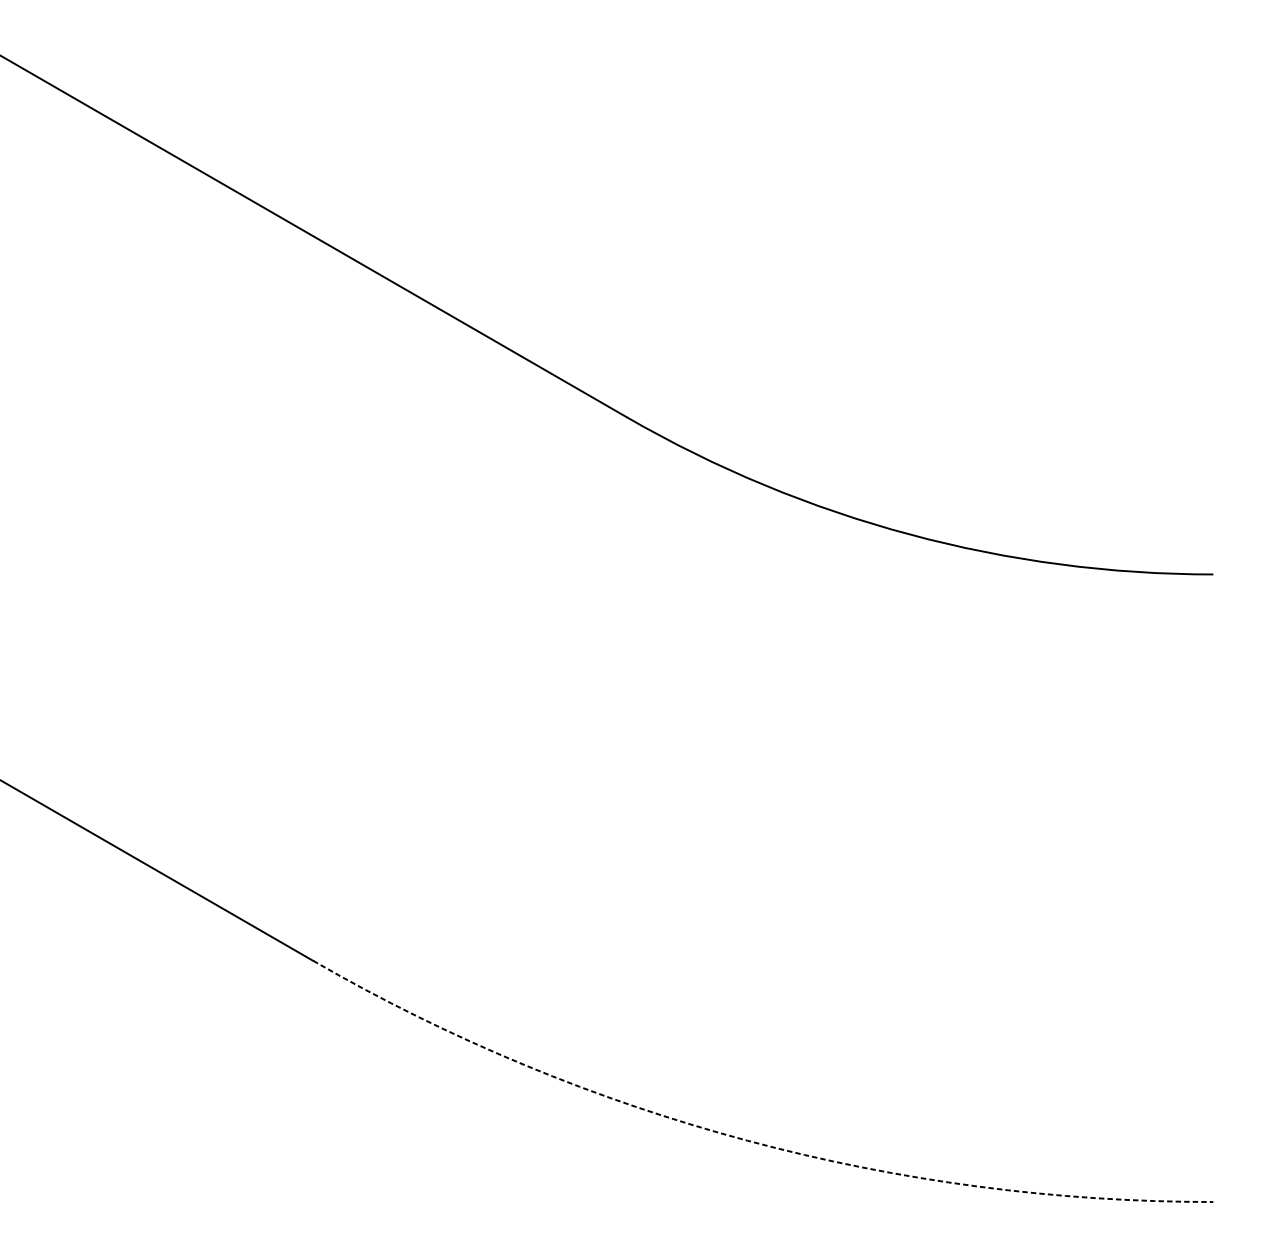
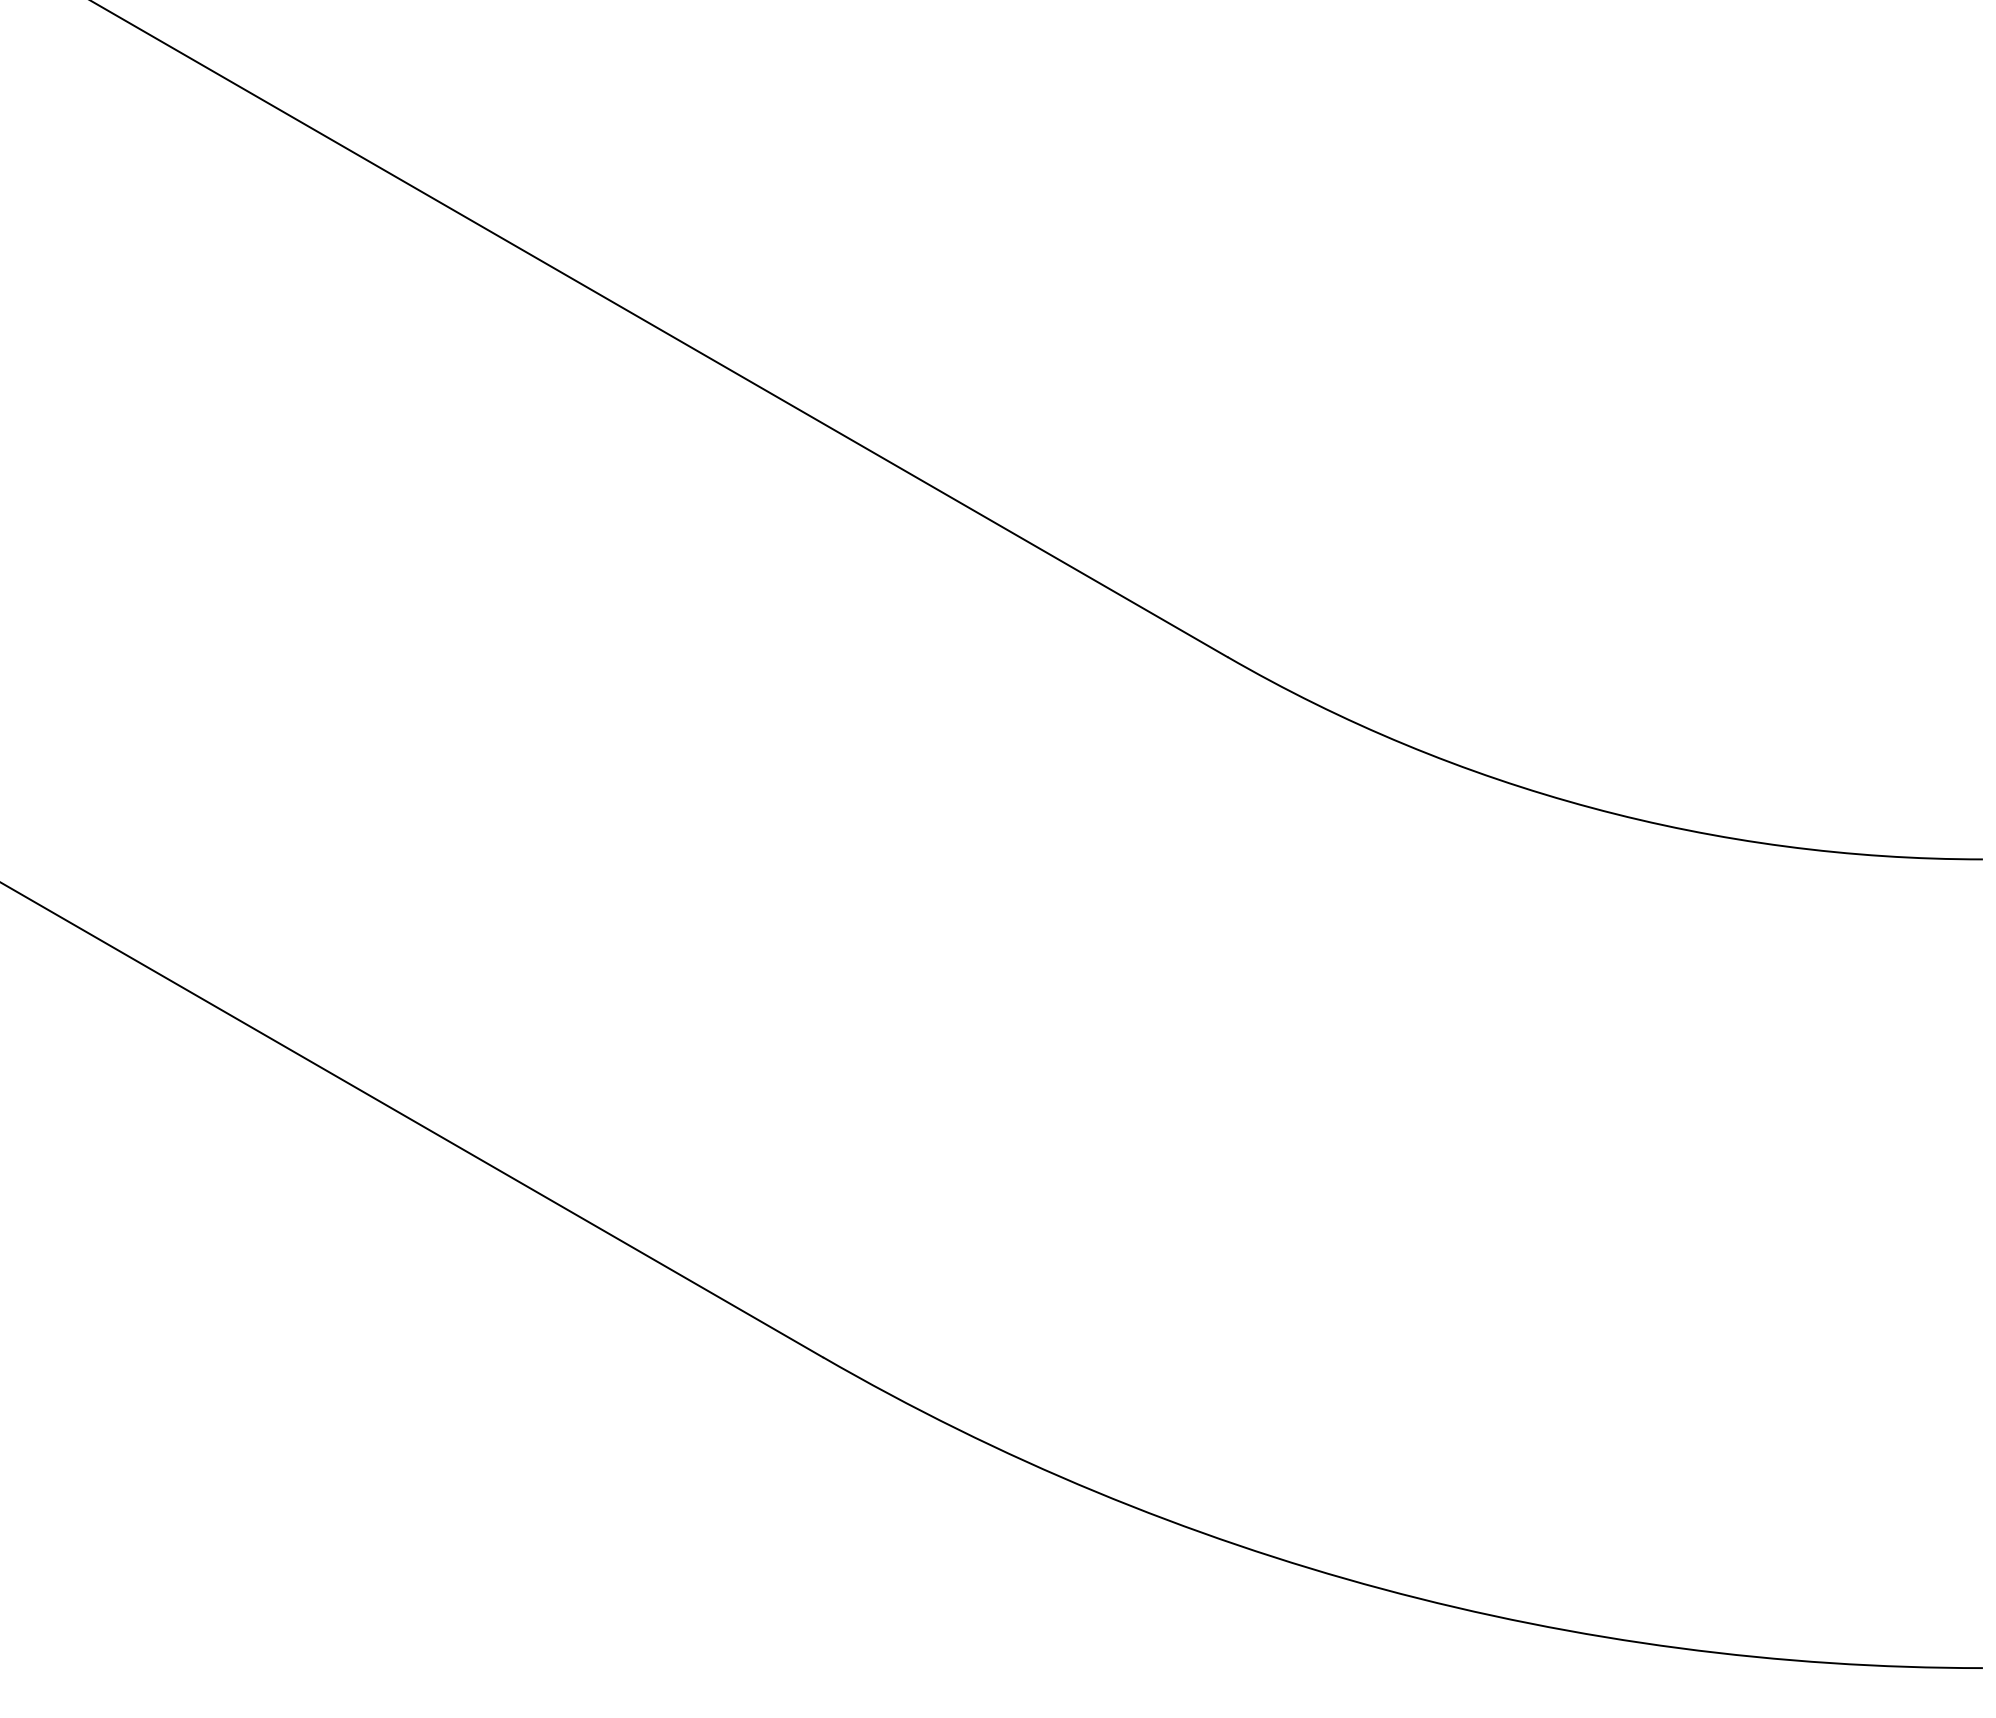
arc: (747, 1141) -> (1382, 1589), dashed -> solid

